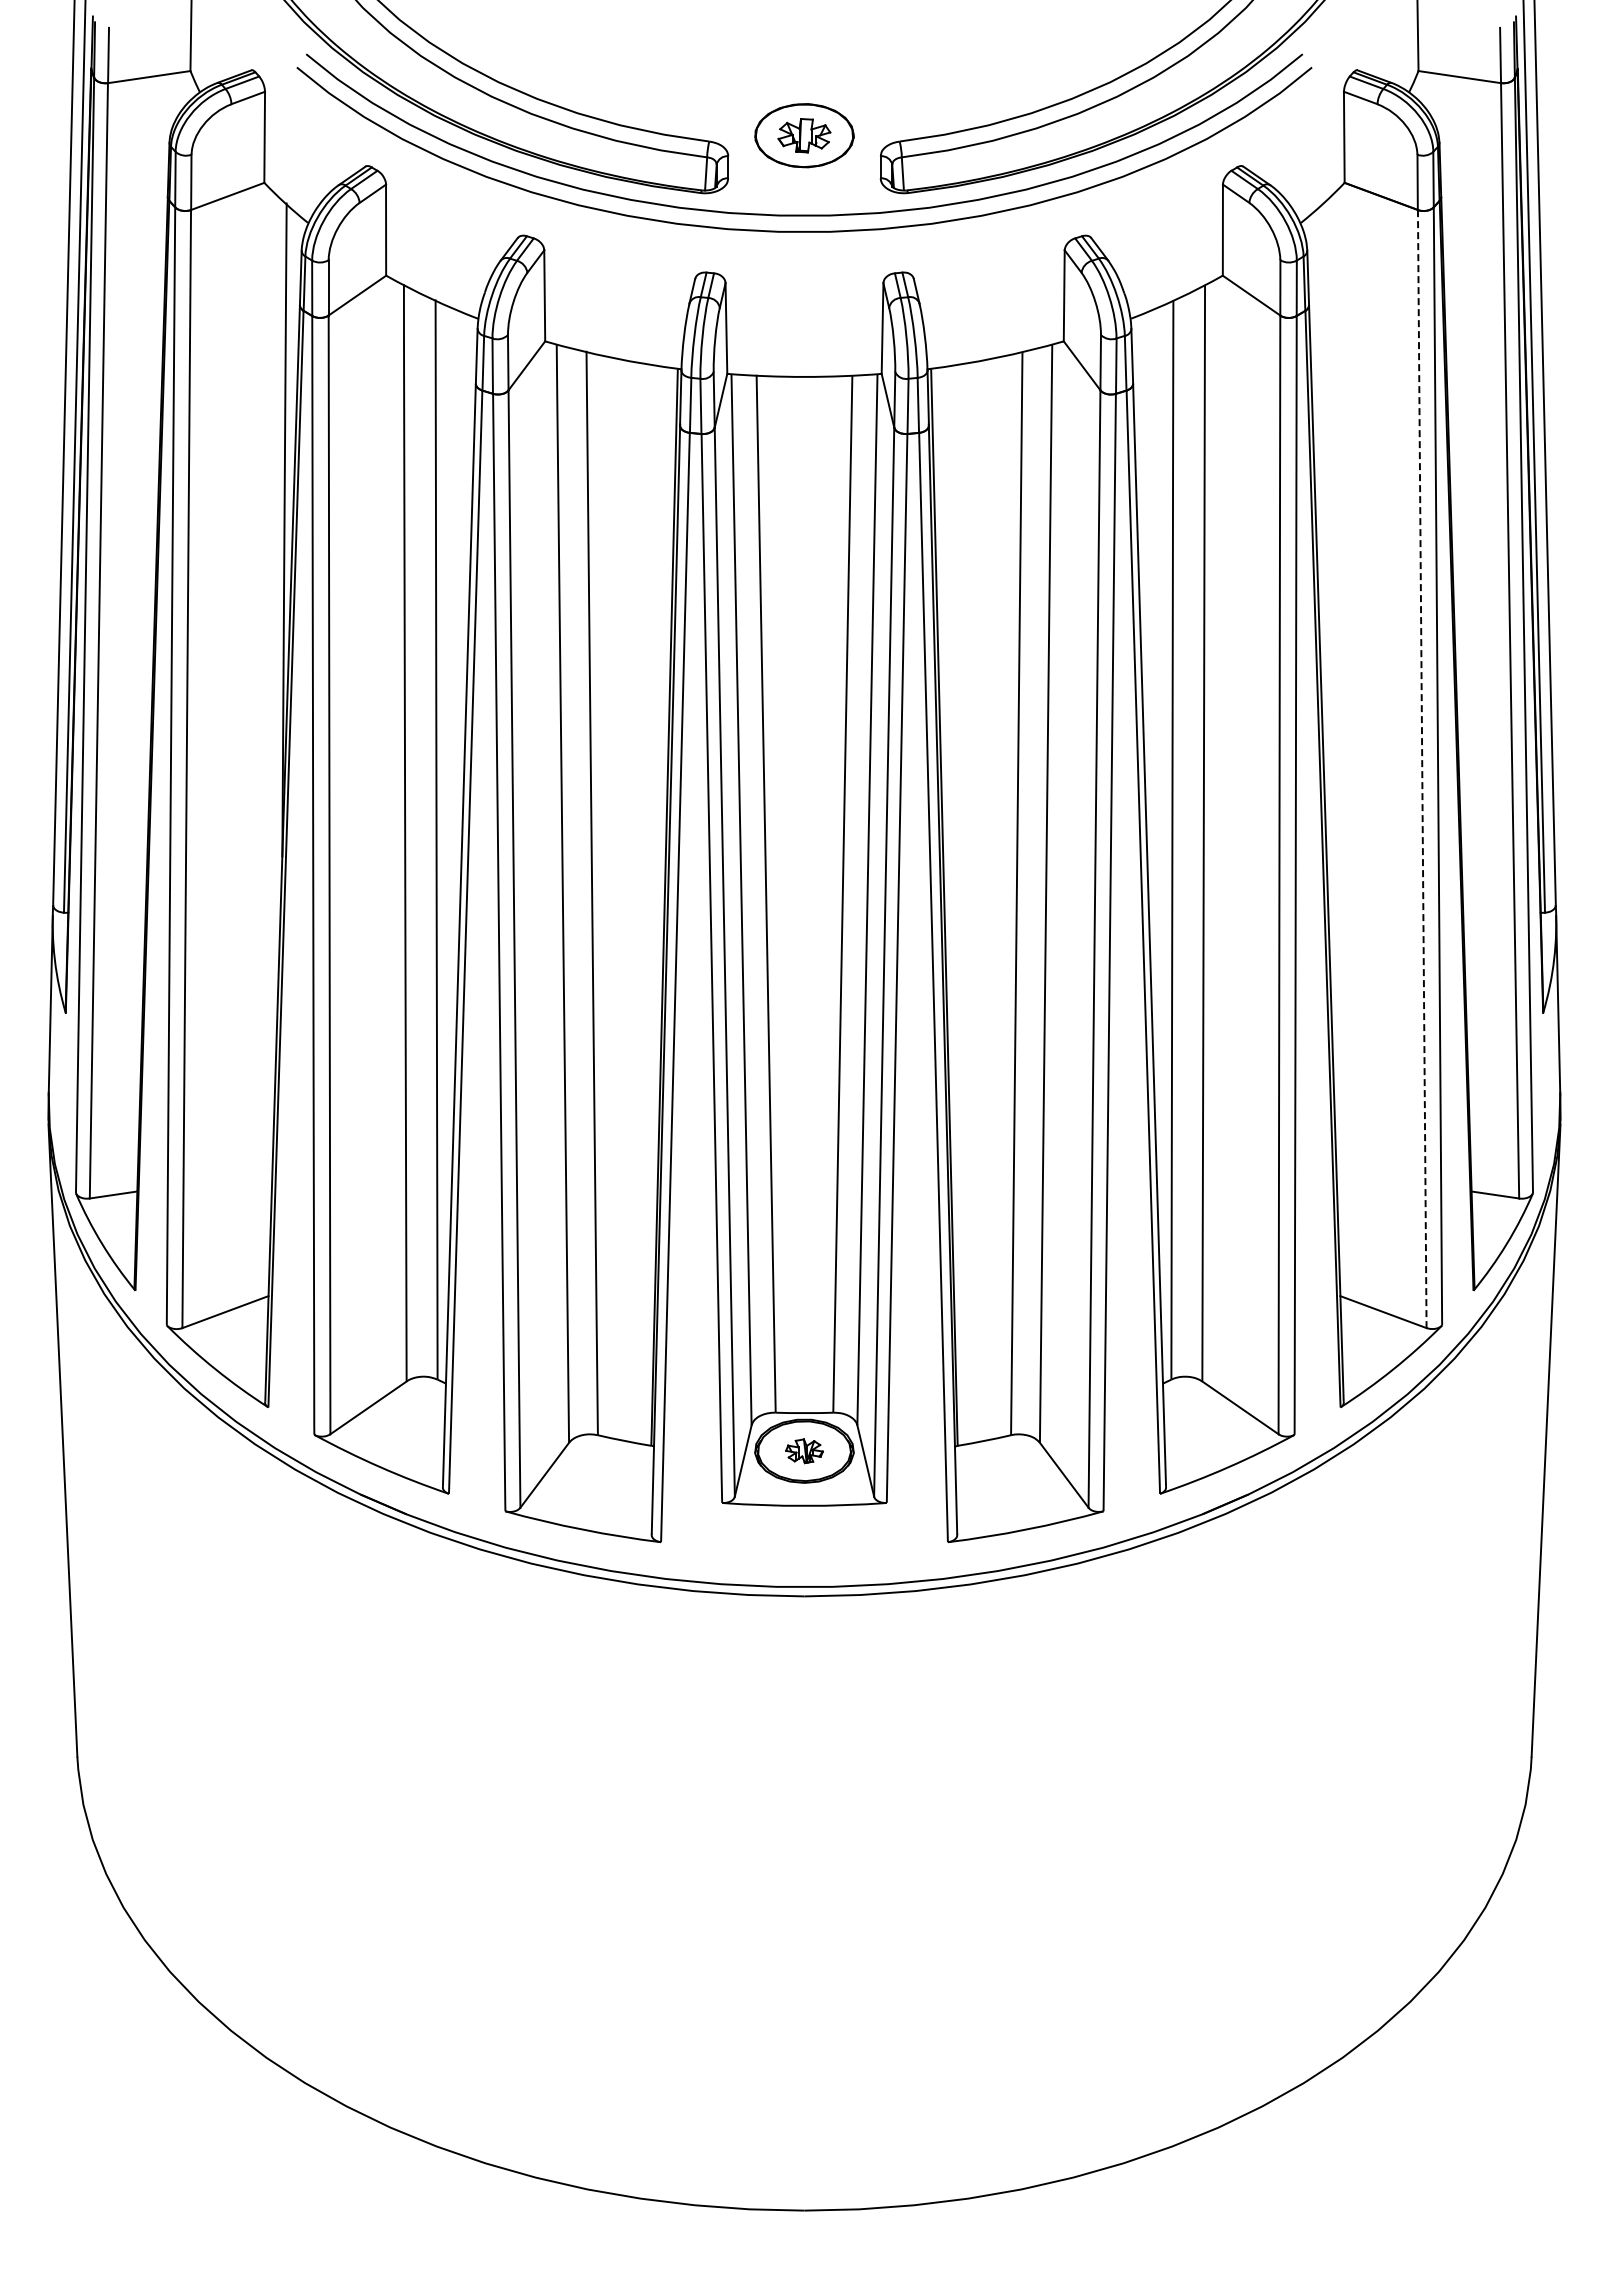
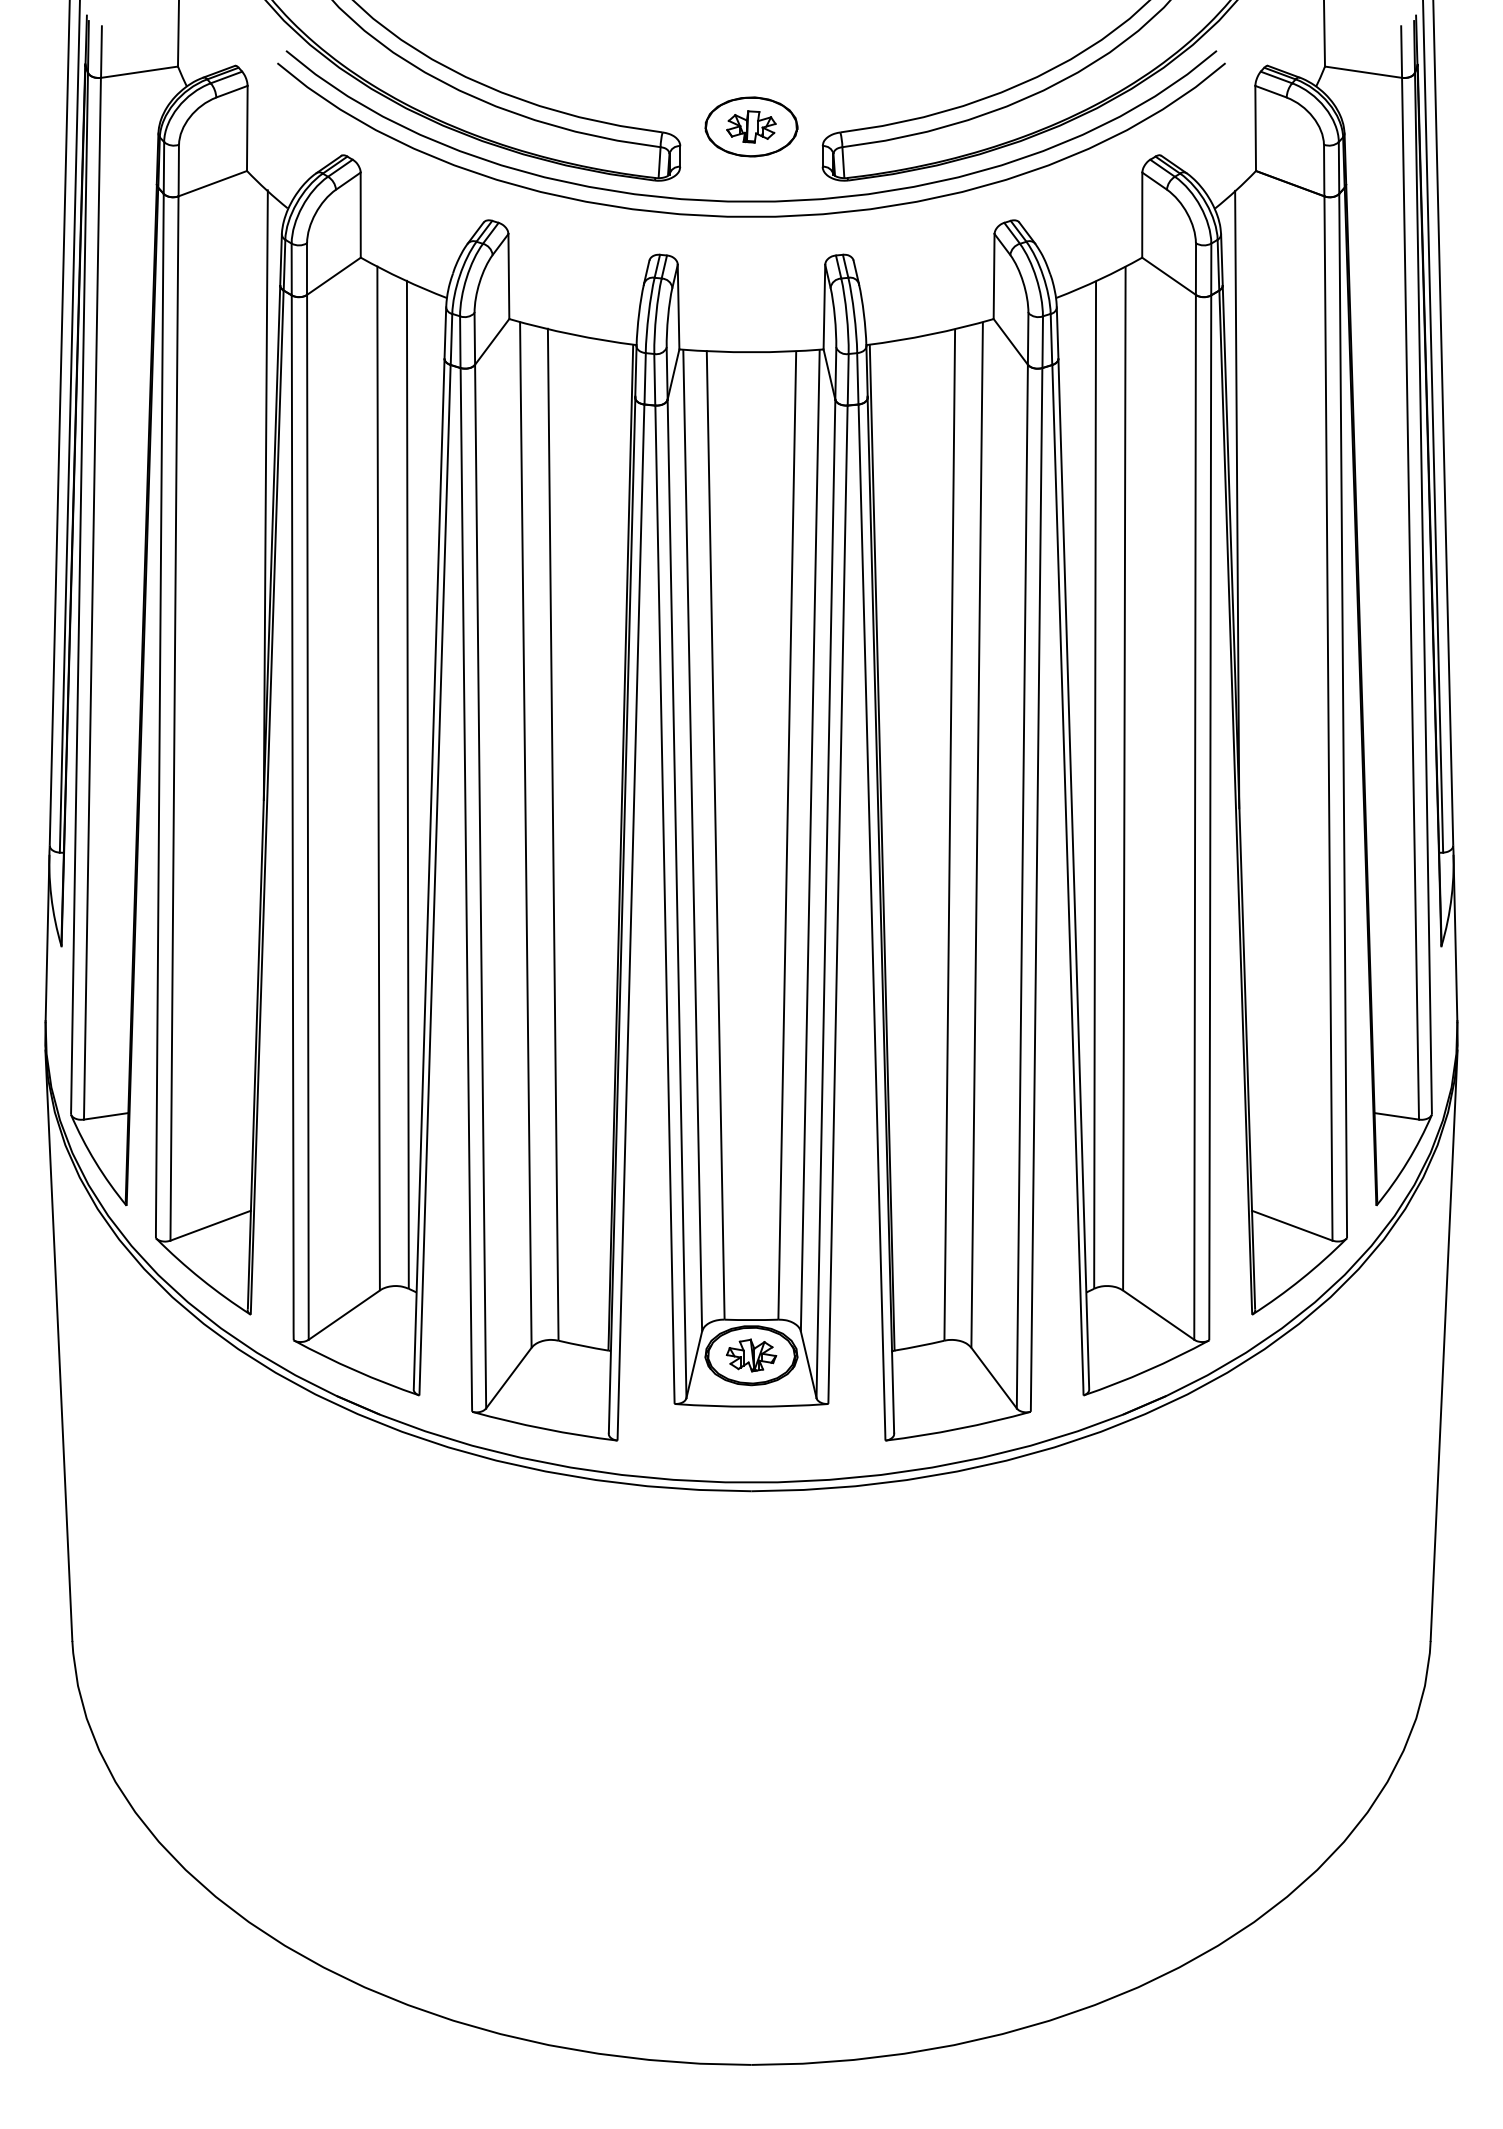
line: (1324, 534) -> (1237, 499), added
line: (1422, 768) -> (1328, 717), dashed -> solid
part: (804, 1451) -> (751, 1355), size x1.43

